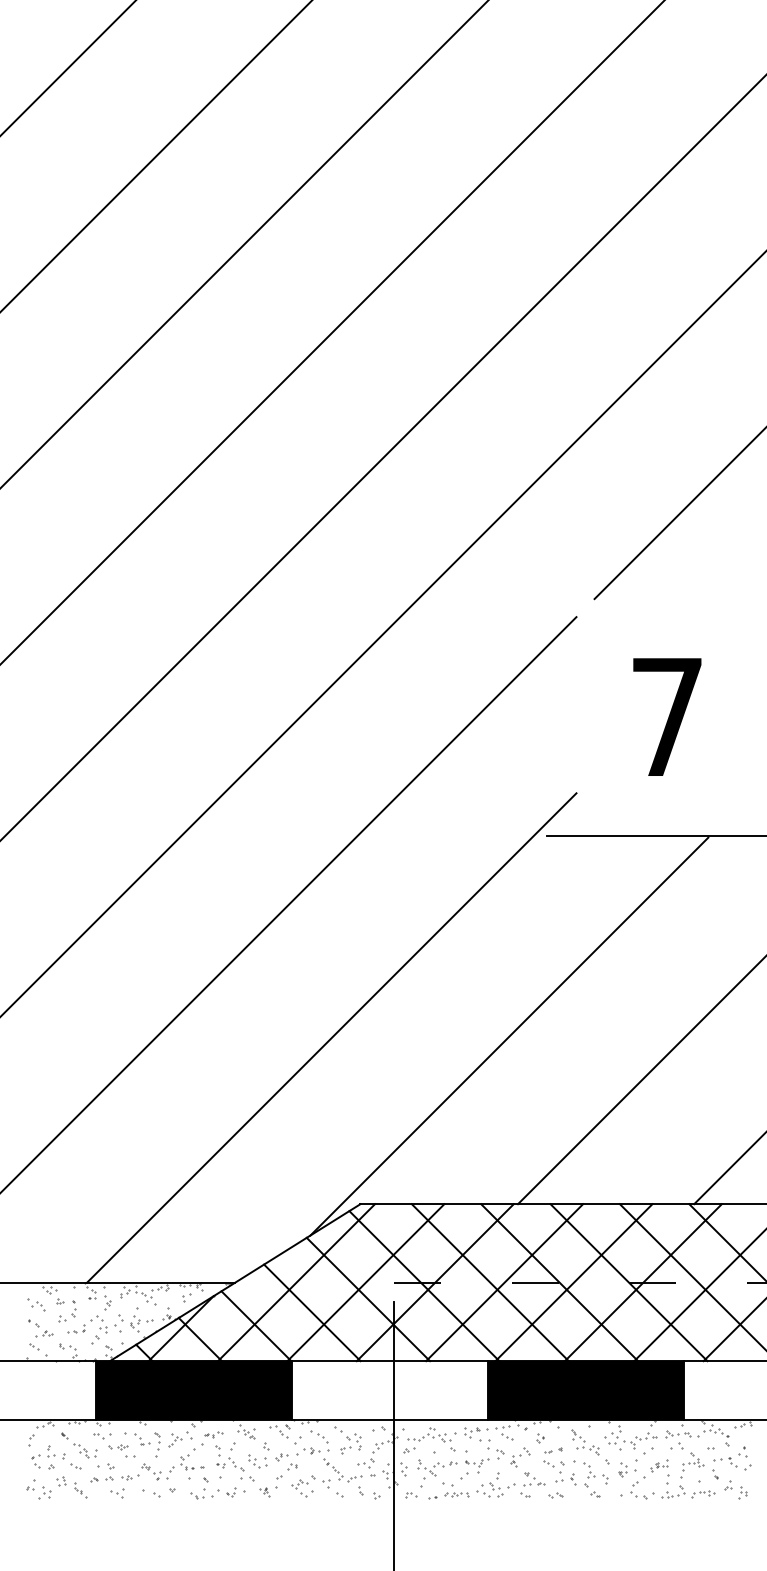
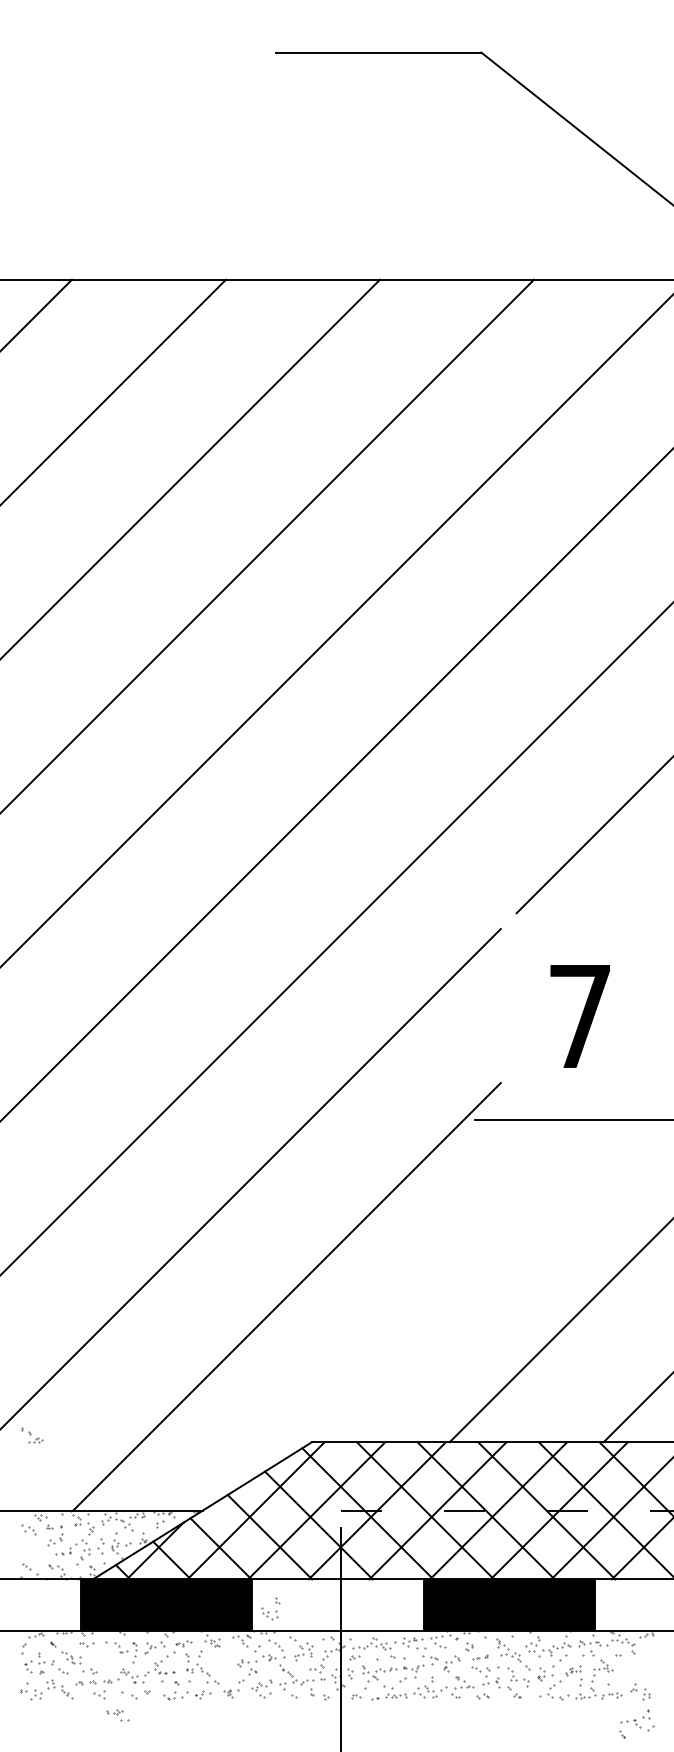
line: (509, 1036) -> (442, 1295), removed
part: (40, 1328) -> (32, 1435), moved
part: (121, 1450) -> (117, 1715), moved
part: (258, 1455) -> (270, 1608), moved
part: (731, 1461) -> (636, 1723), moved

